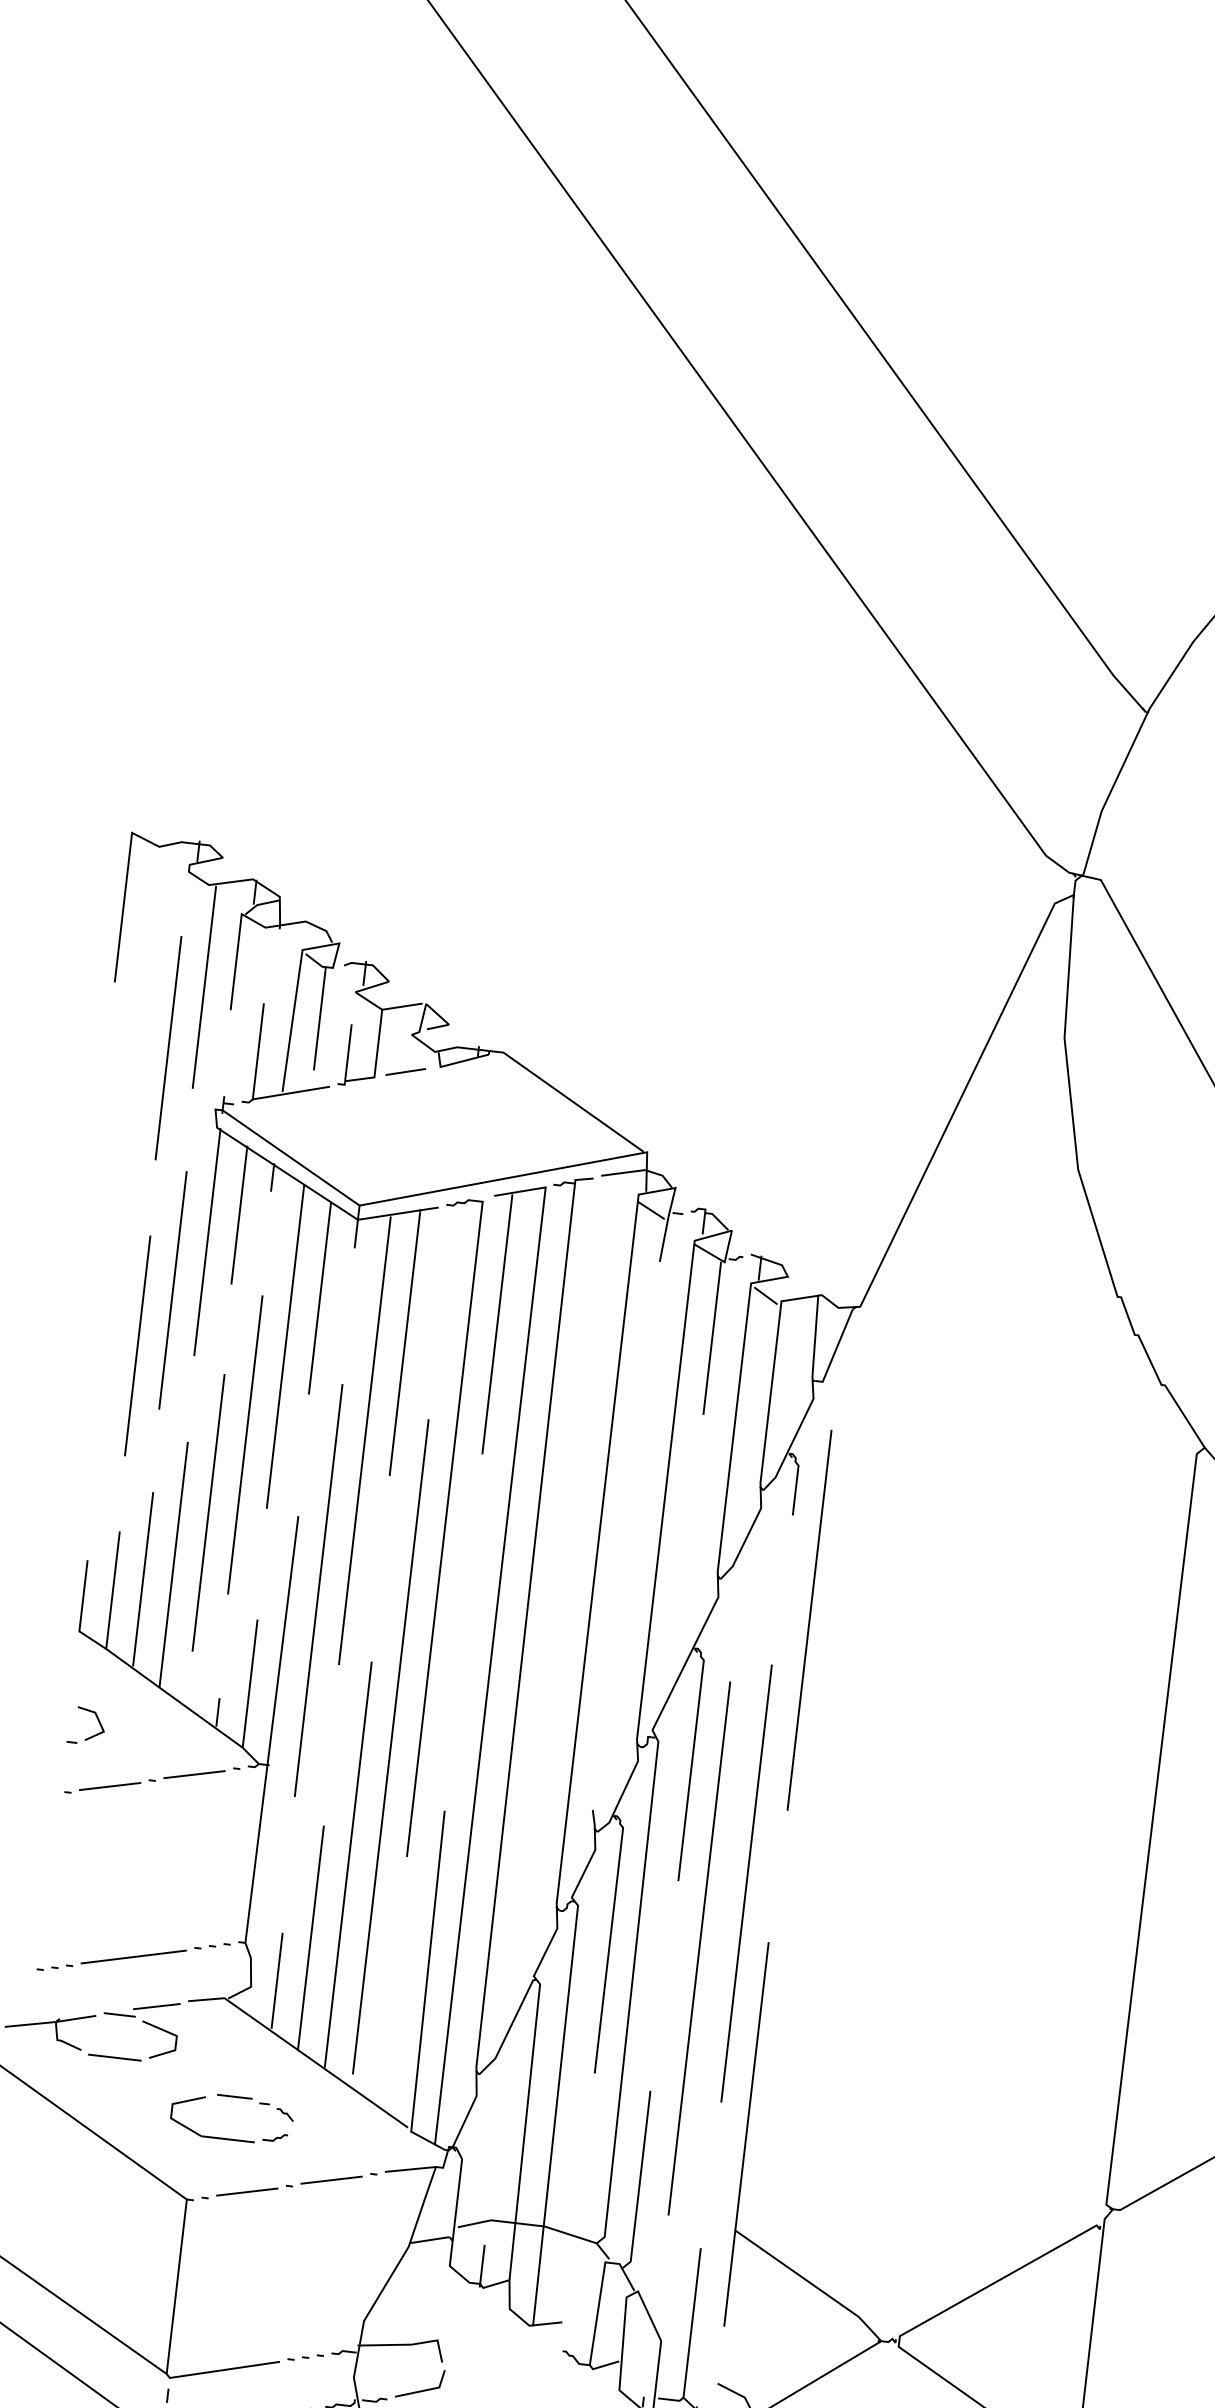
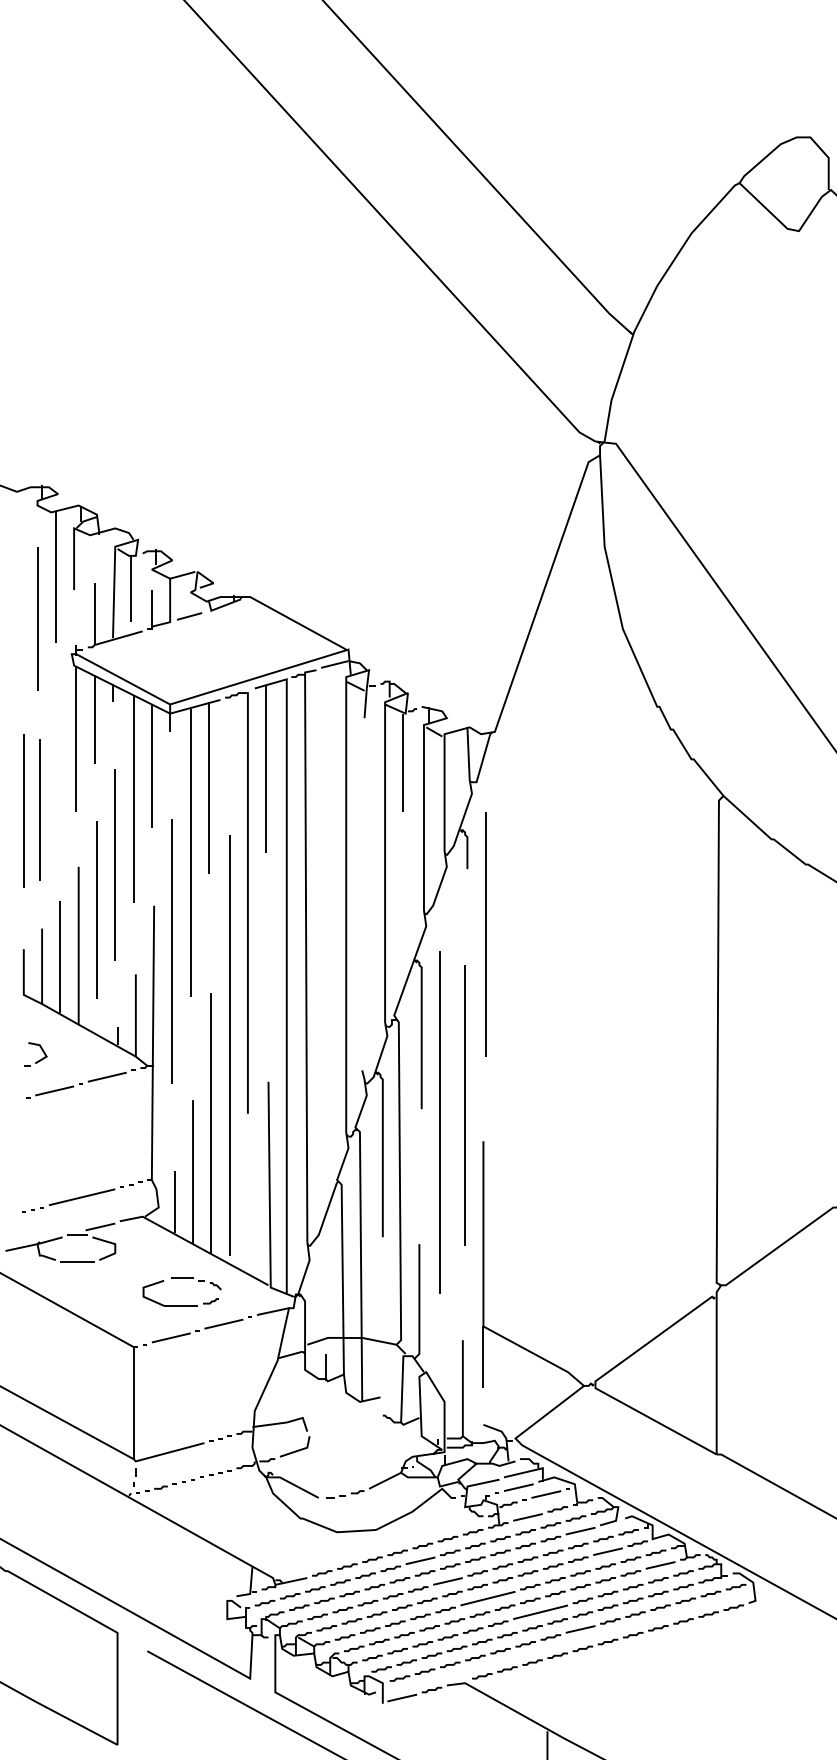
line: (172, 1289) -> (23, 810), moved
line: (698, 1948) -> (439, 1122), moved
part: (233, 2096) -> (181, 1278), moved

